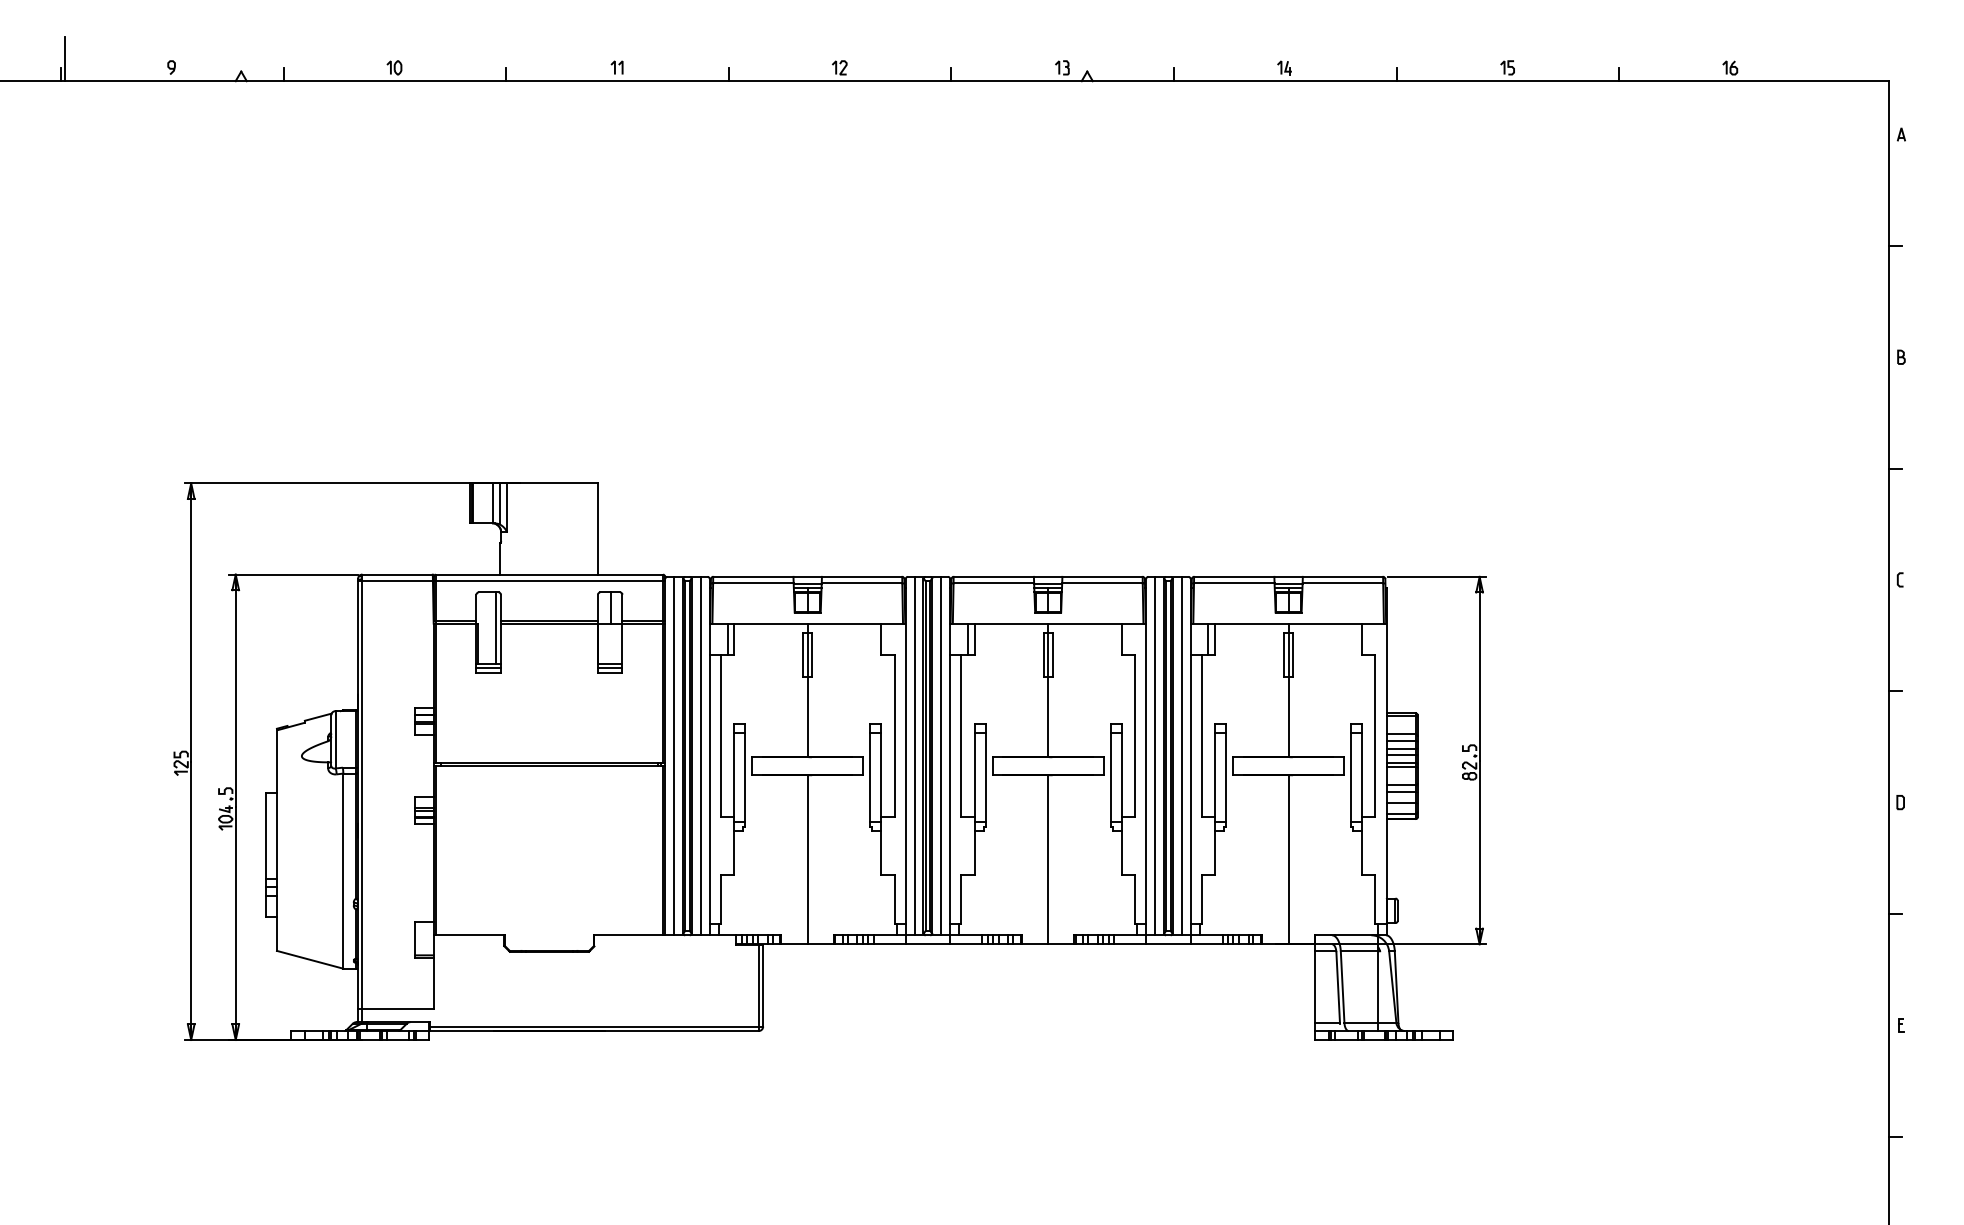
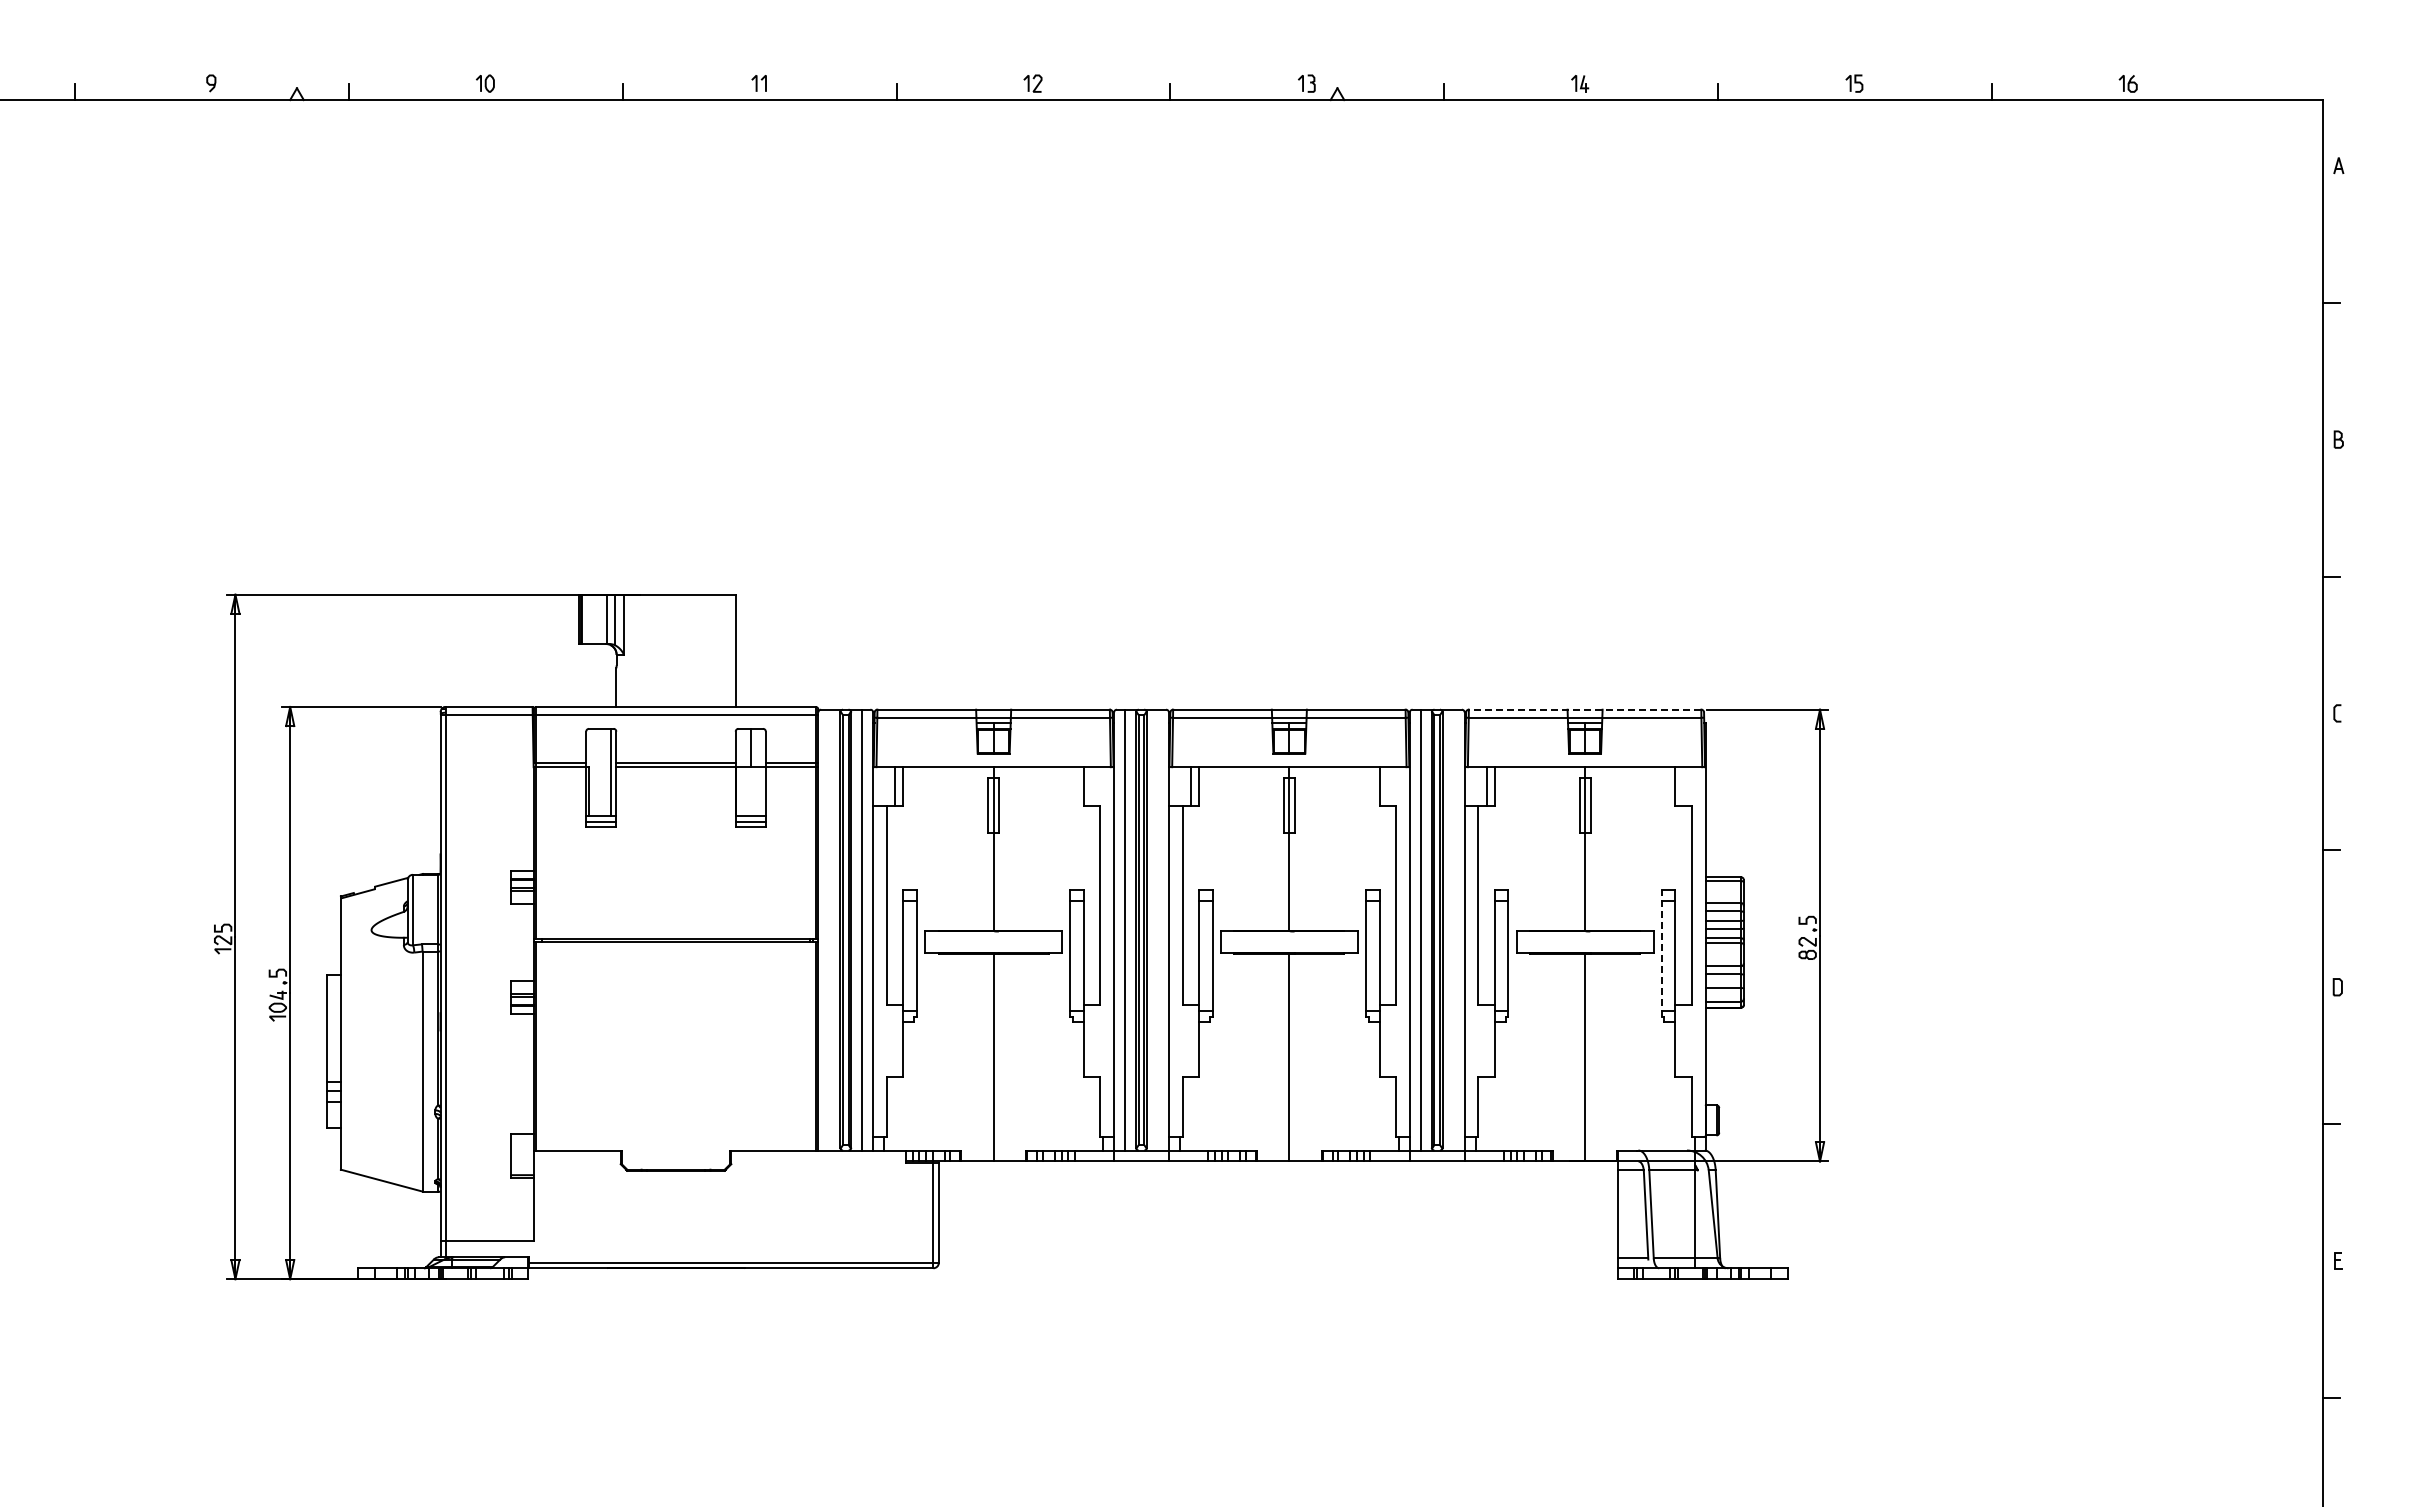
line: (65, 58) -> (80, 72), removed
line: (1288, 576) -> (1584, 709), solid -> dashed
line: (674, 755) -> (829, 929), removed
line: (940, 755) -> (1157, 929), removed
line: (1181, 755) -> (1453, 929), removed
line: (1350, 775) -> (1661, 953), solid -> dashed

